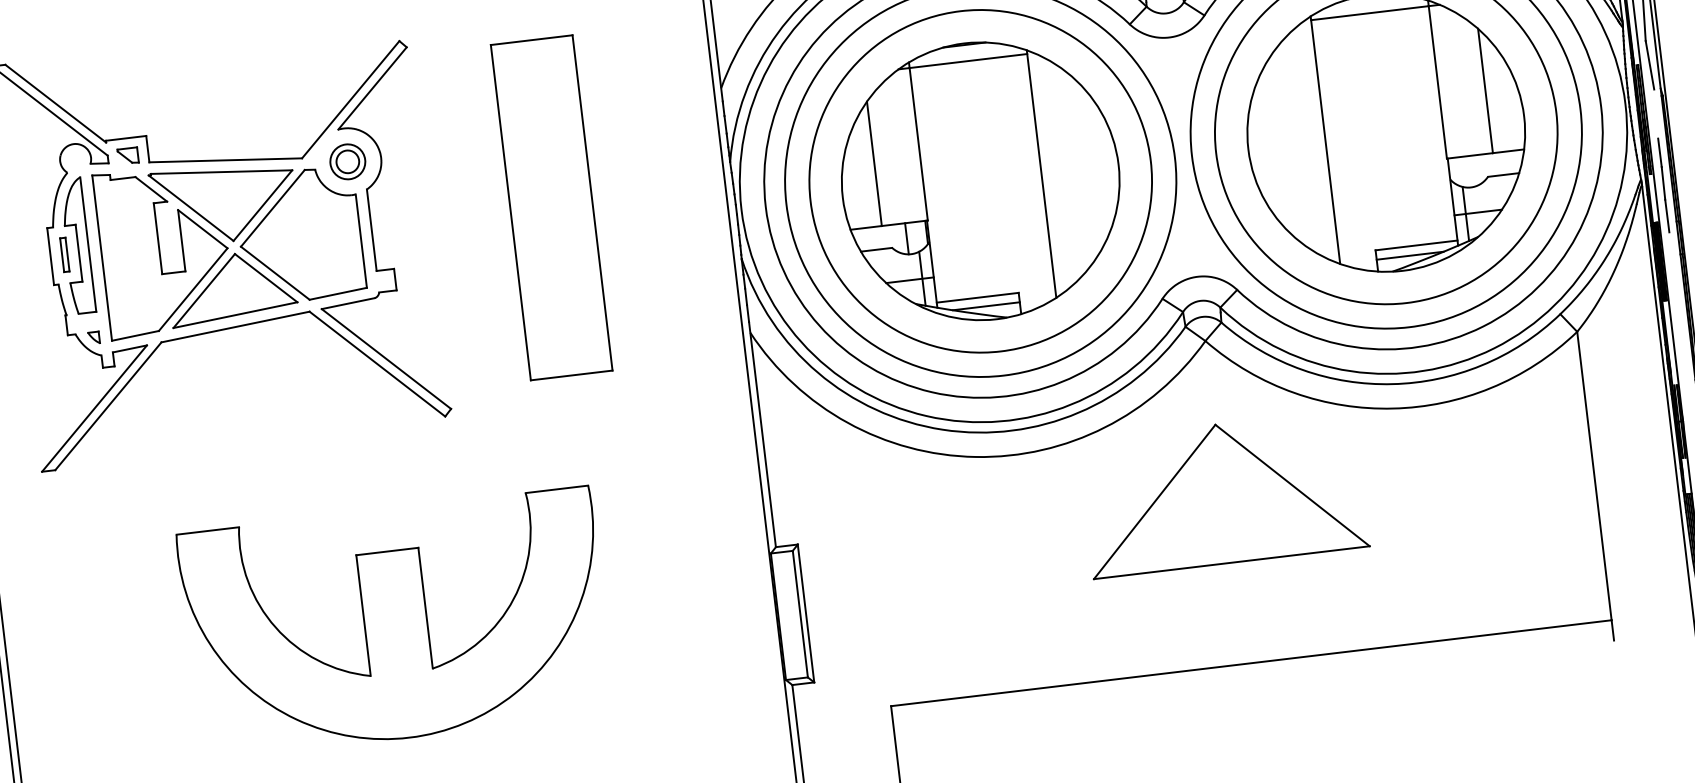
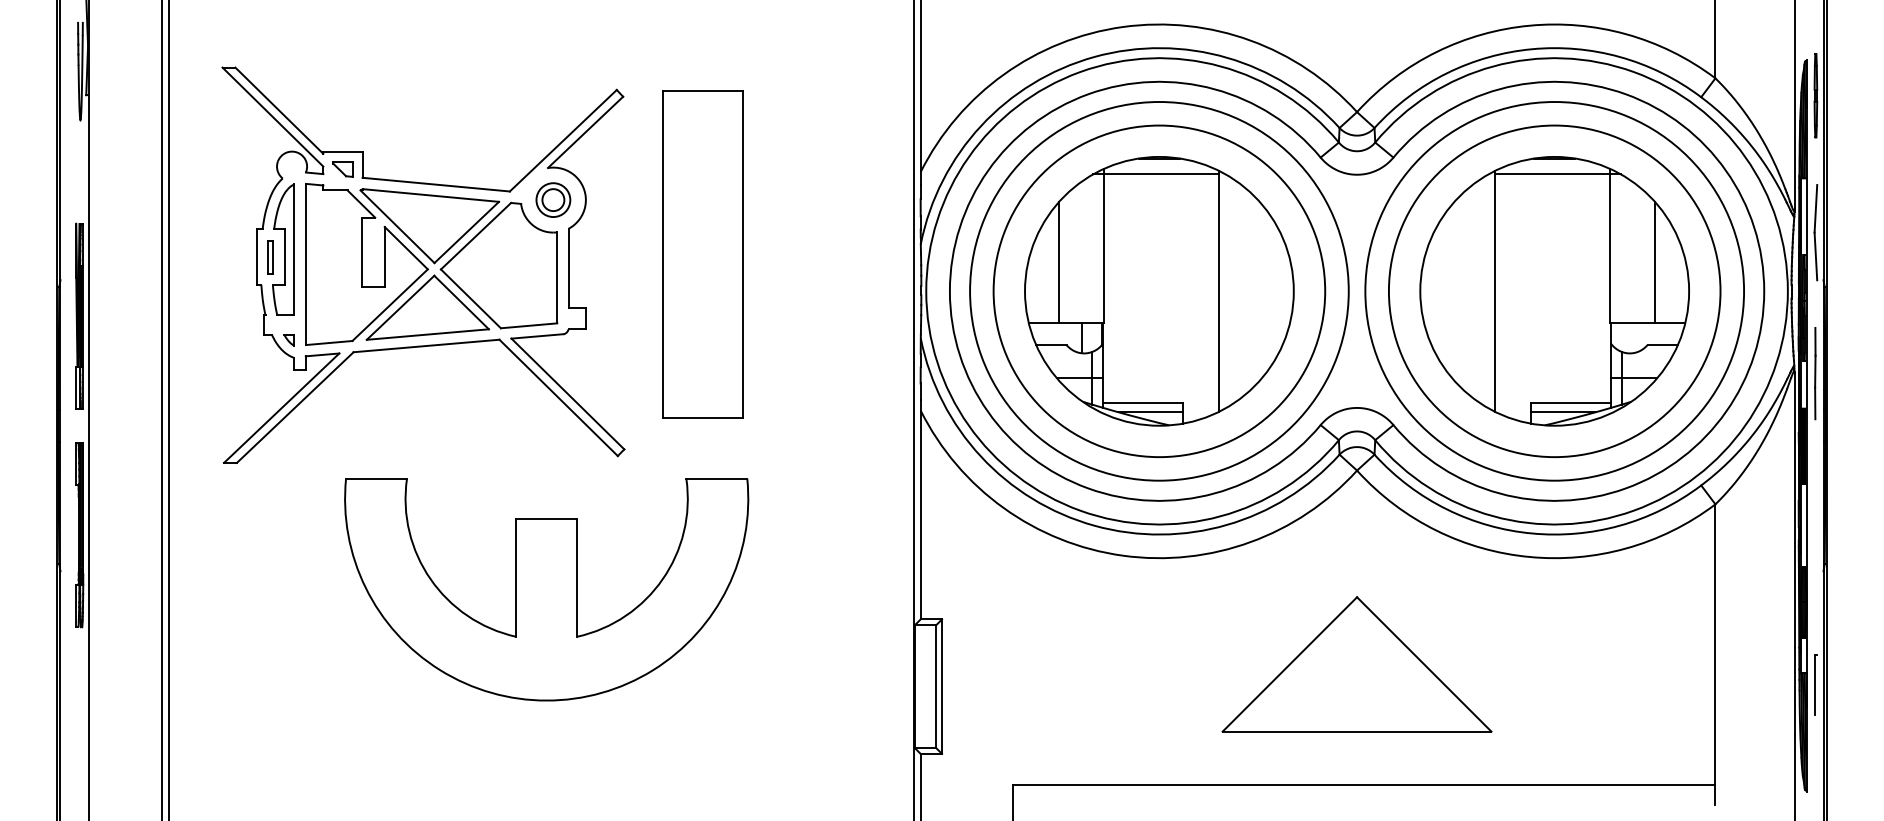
part: (551, 207) -> (702, 254), moved
part: (1223, 493) -> (1356, 664), moved
part: (395, 623) -> (546, 589), moved

